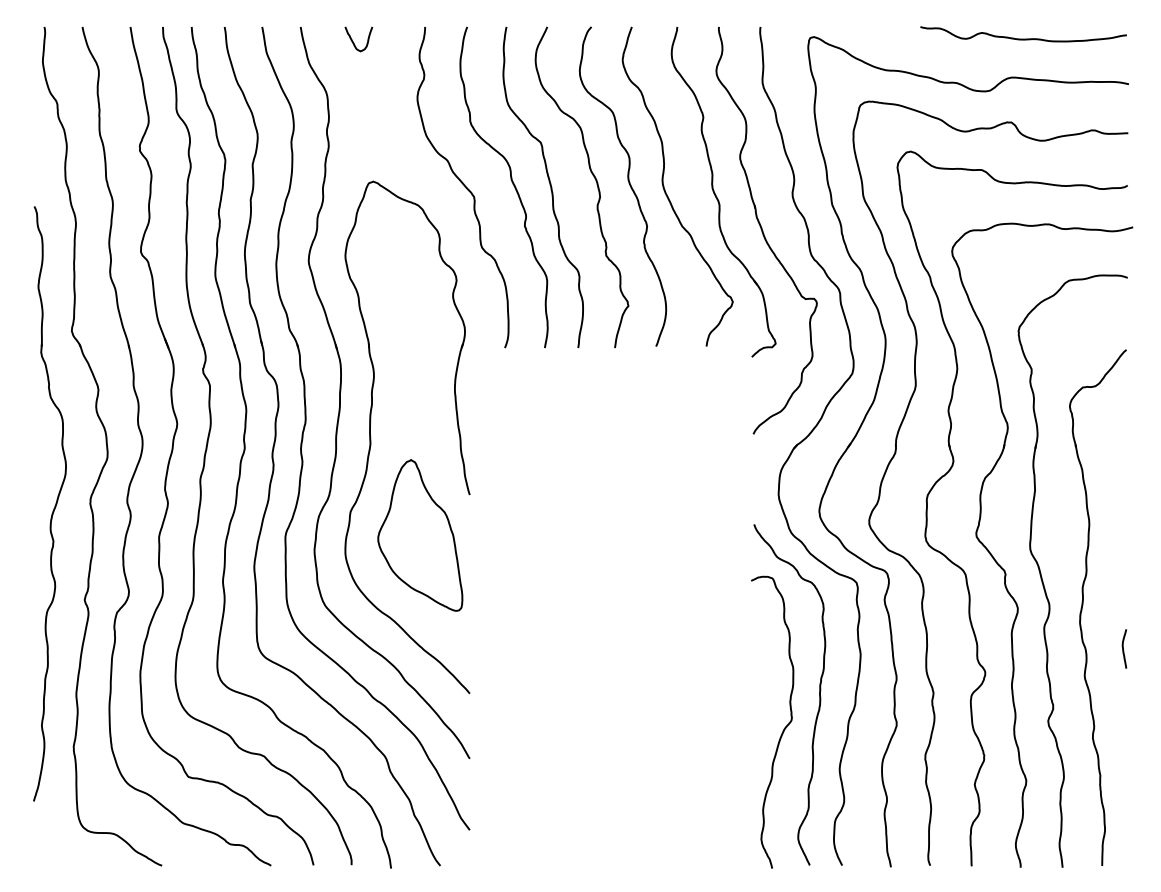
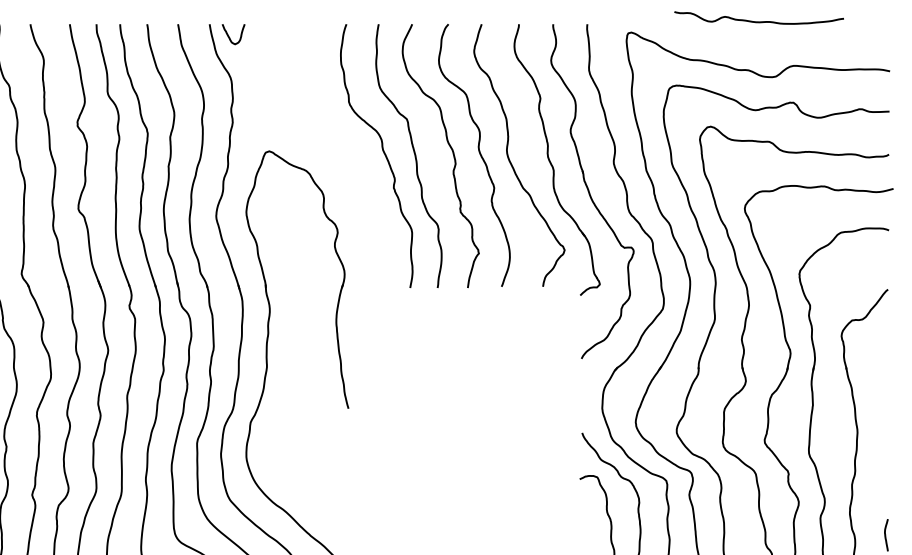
curve: (1023, 38) -> (759, 21), moved
curve: (354, 42) -> (230, 37), moved
curve: (463, 185) -> (343, 154), removed
part: (420, 535) -> (308, 442), removed

